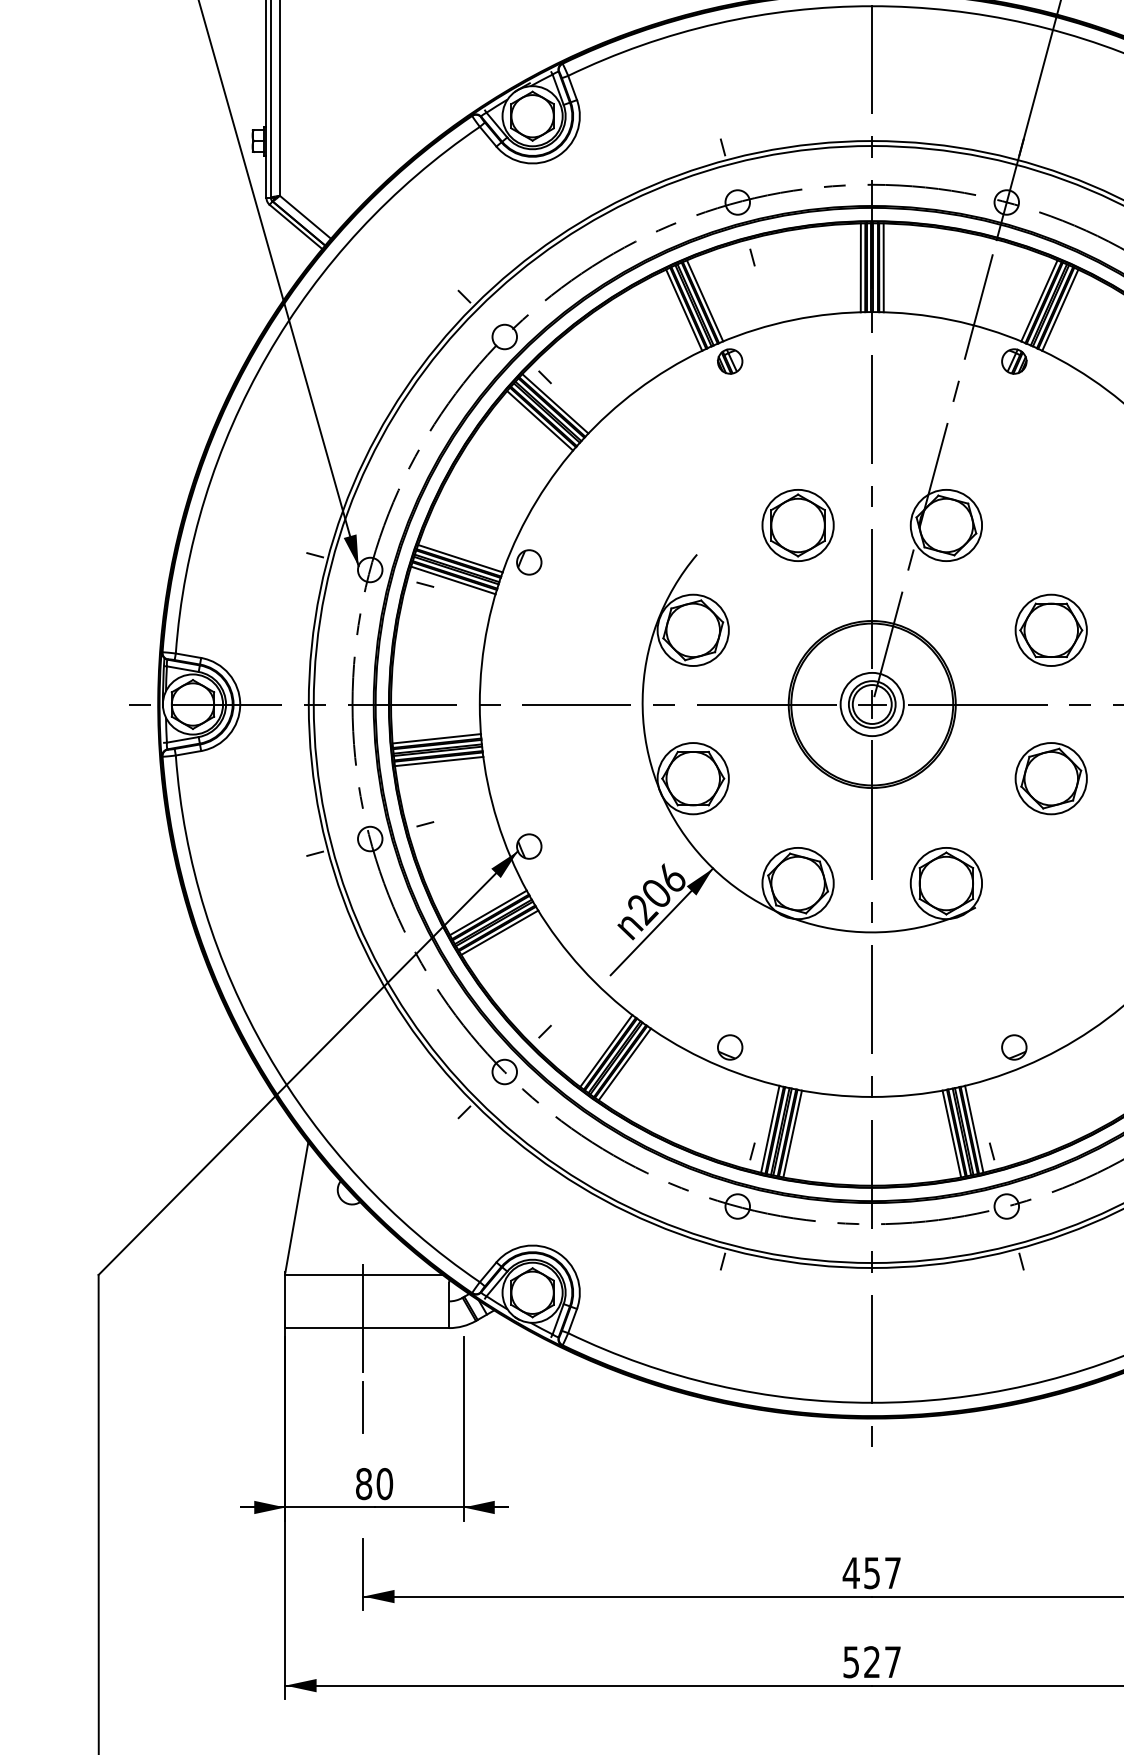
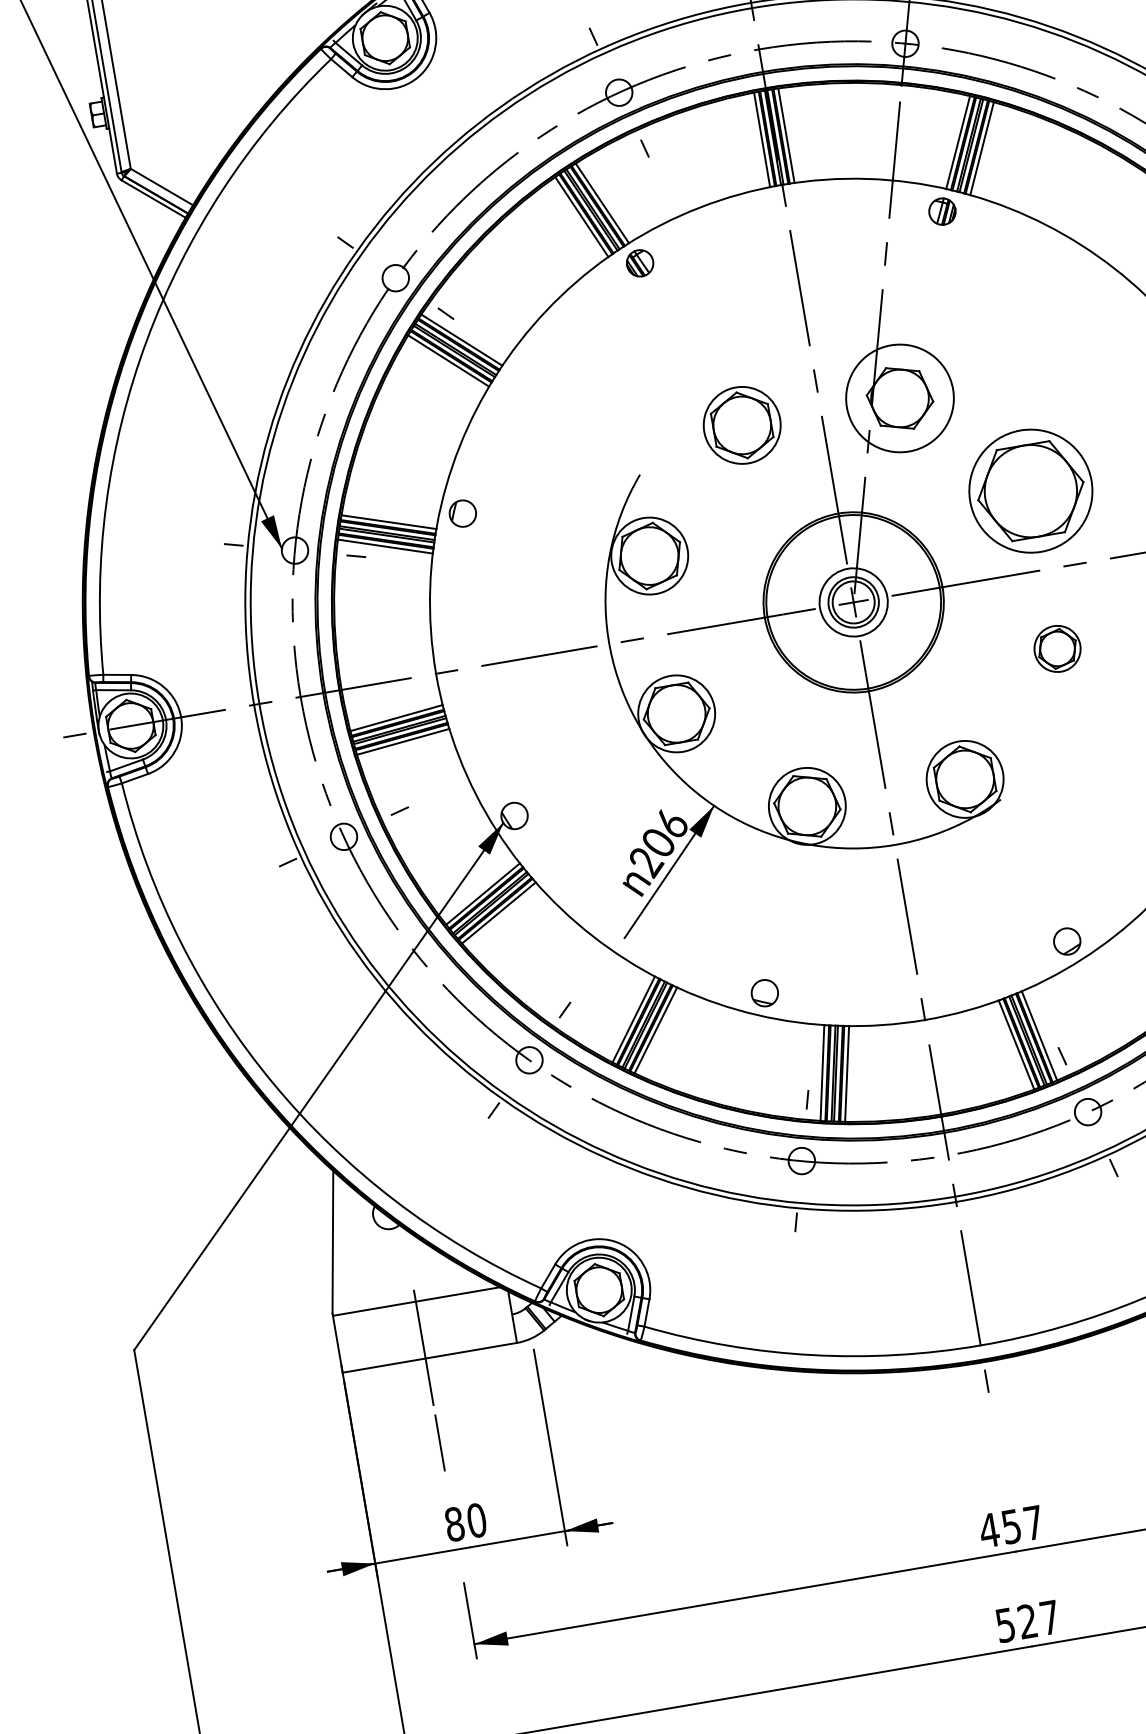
circle: (946, 525) -> (900, 398), size x1.4
part: (1050, 629) -> (1029, 490), size x1.6
part: (1050, 778) -> (1056, 648), size x0.6

